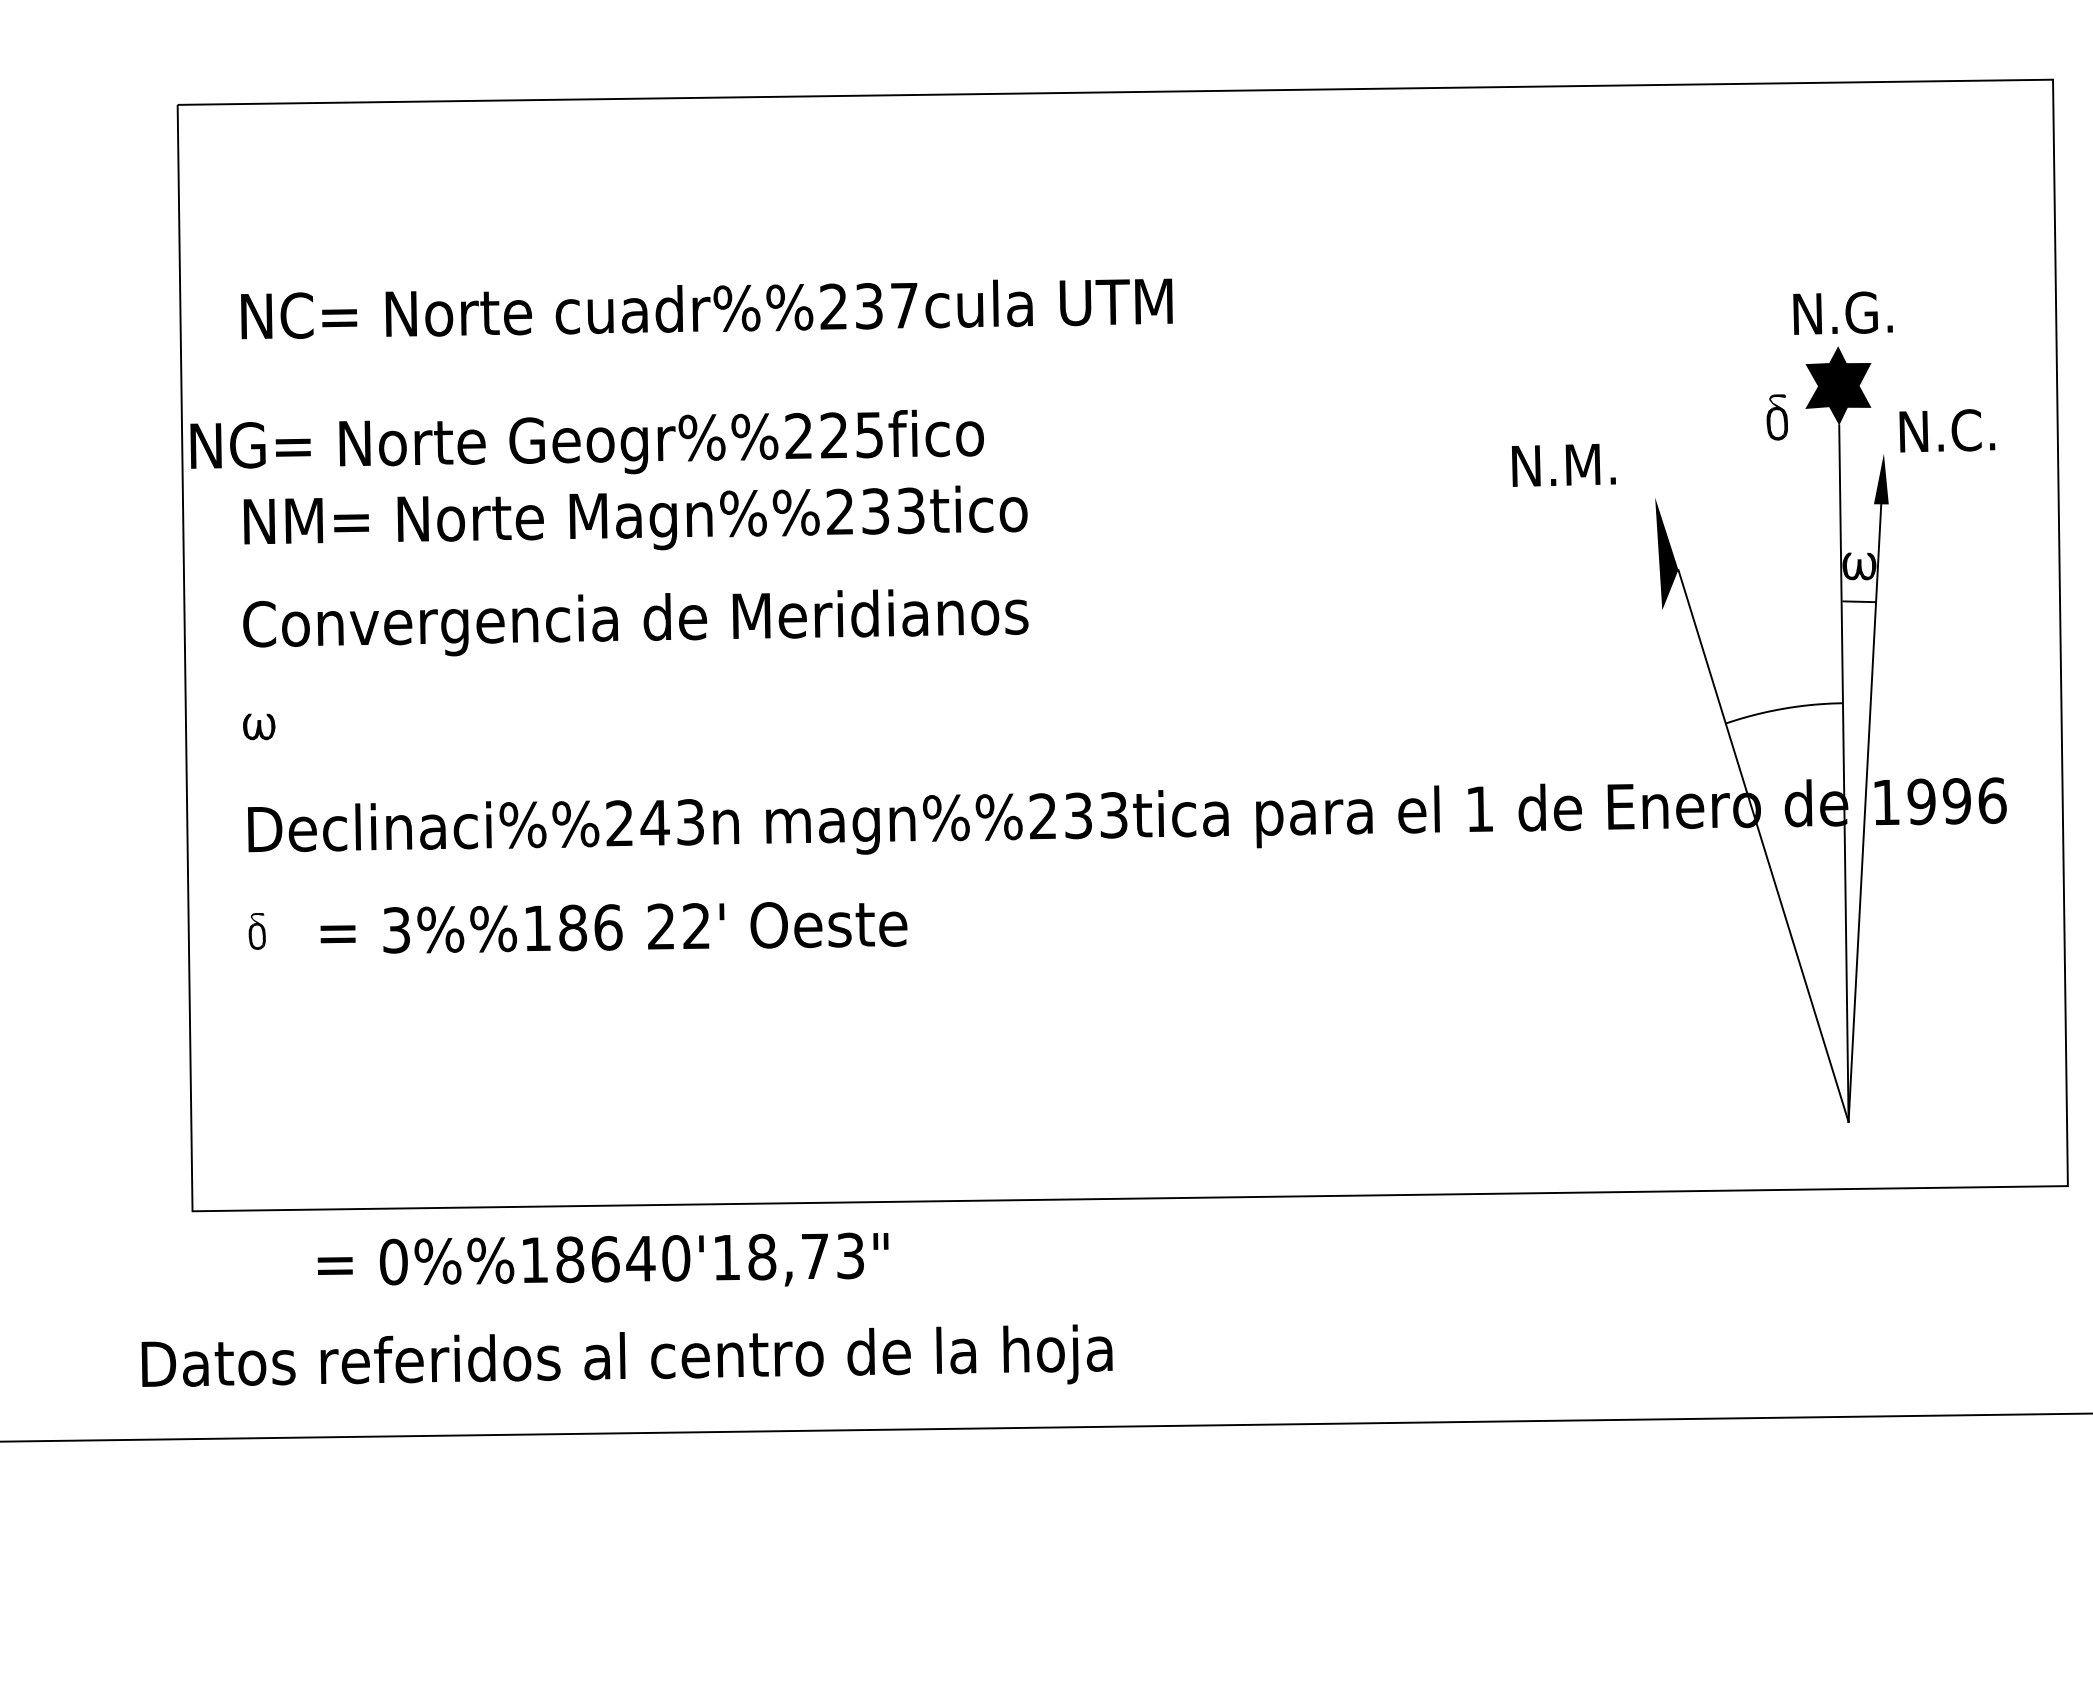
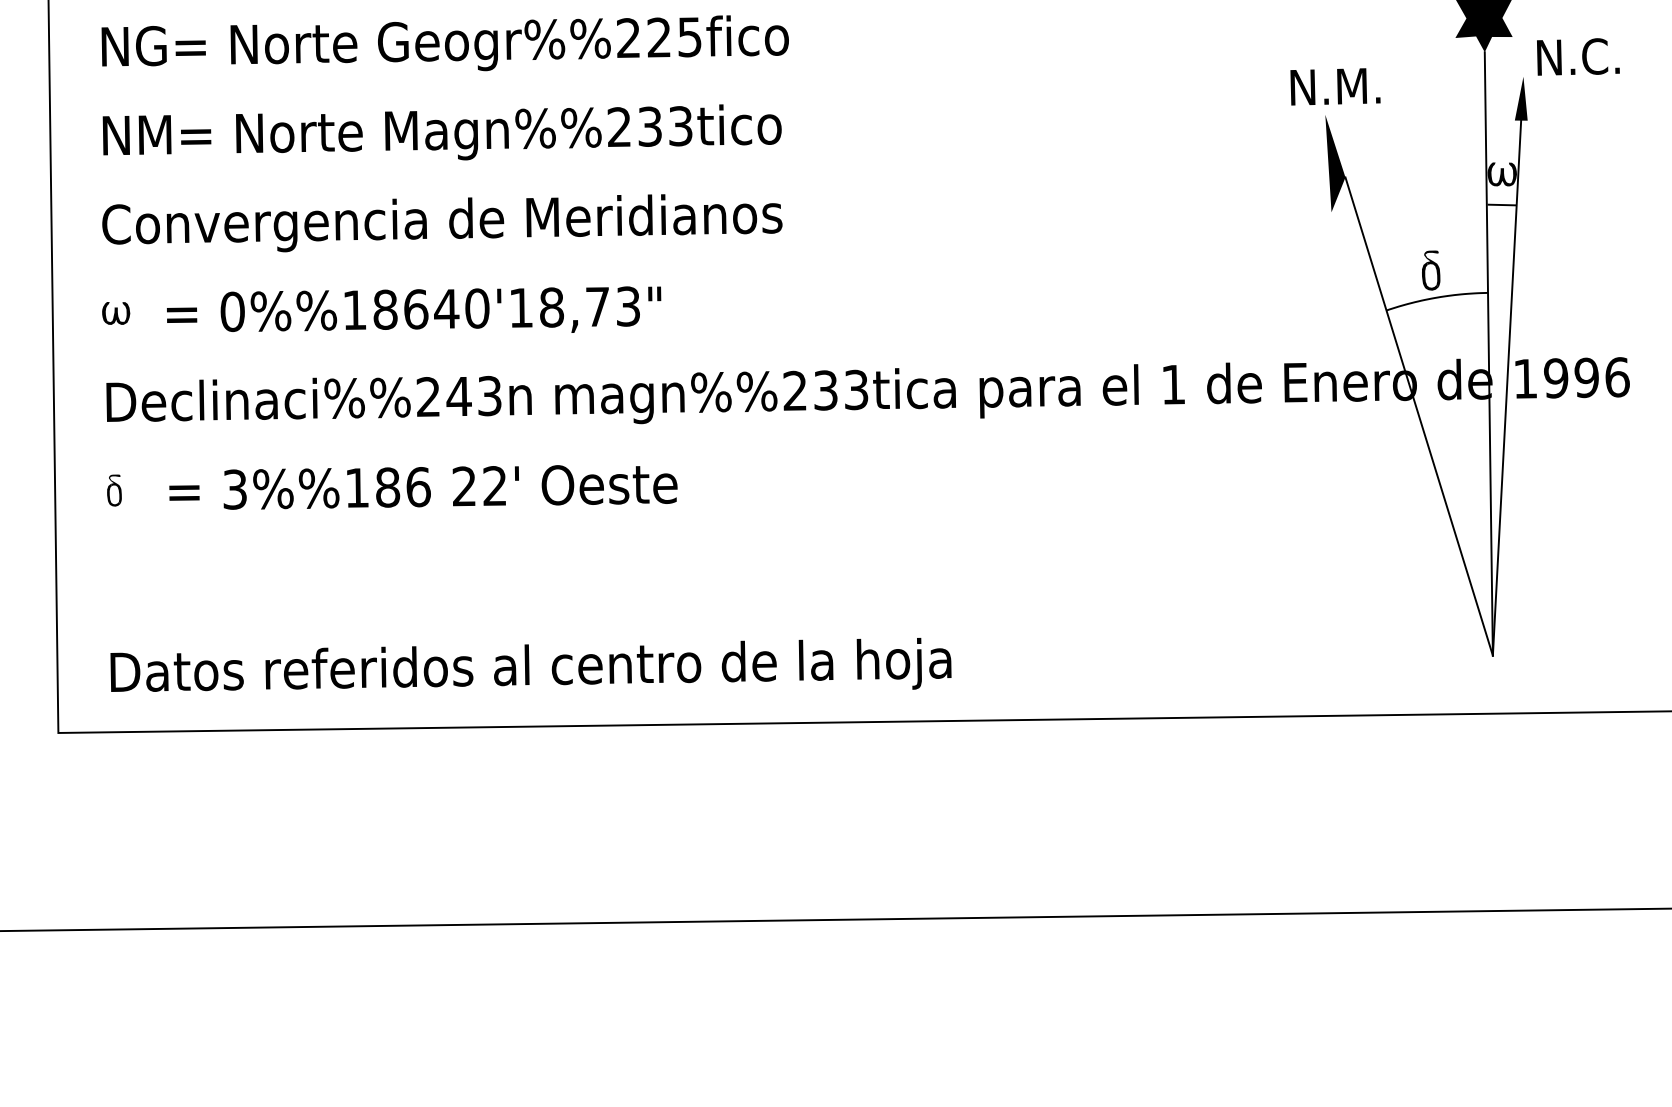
part: (1776, 417) -> (1430, 270), moved
text: (586, 441) -> (444, 42), moved
text: (1563, 465) -> (1335, 86), moved
text: (602, 1259) -> (413, 309), moved
text: (626, 1355) -> (530, 664), moved

